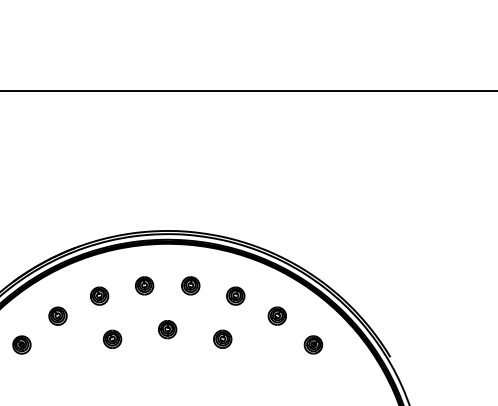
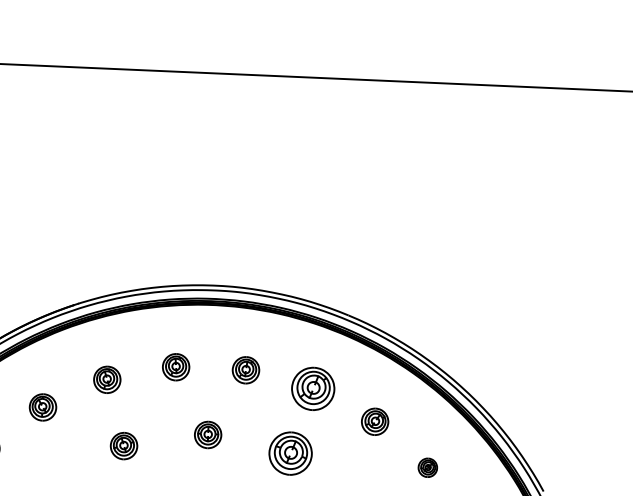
part: (235, 295) -> (313, 387), size x1.6
part: (222, 338) -> (290, 452), size x1.6
part: (313, 344) -> (427, 467), size x0.7

